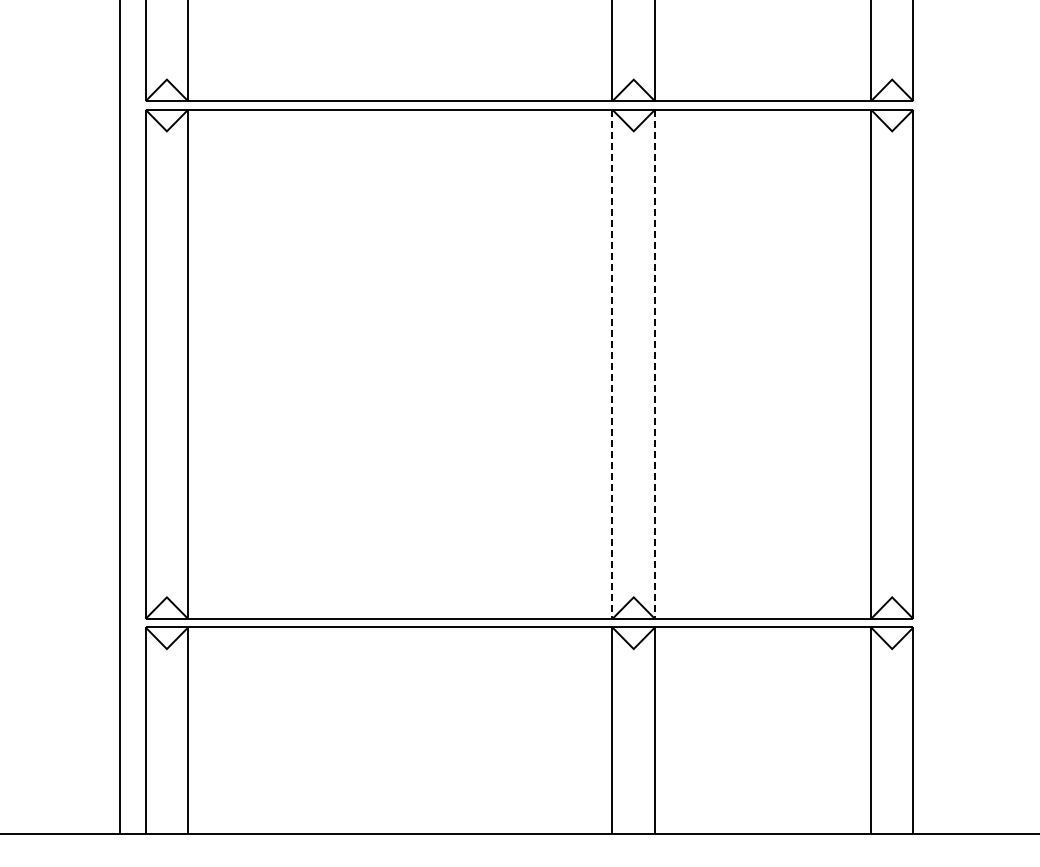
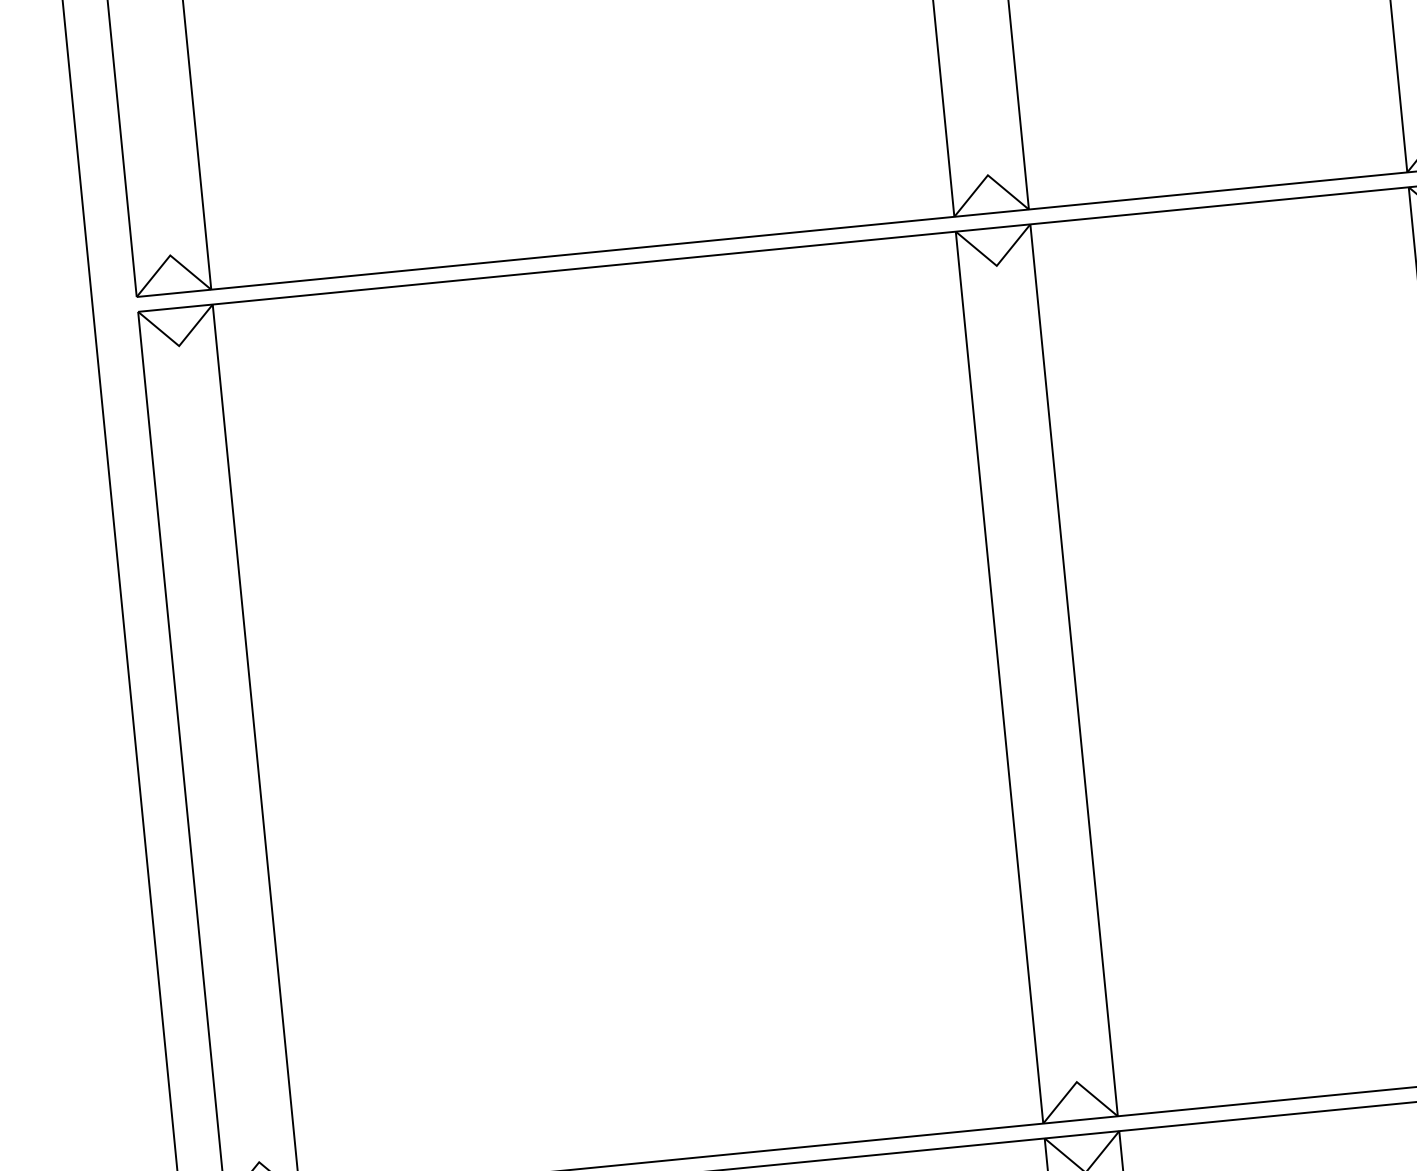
line: (612, 364) -> (999, 677), dashed -> solid
line: (655, 364) -> (1074, 670), dashed -> solid

